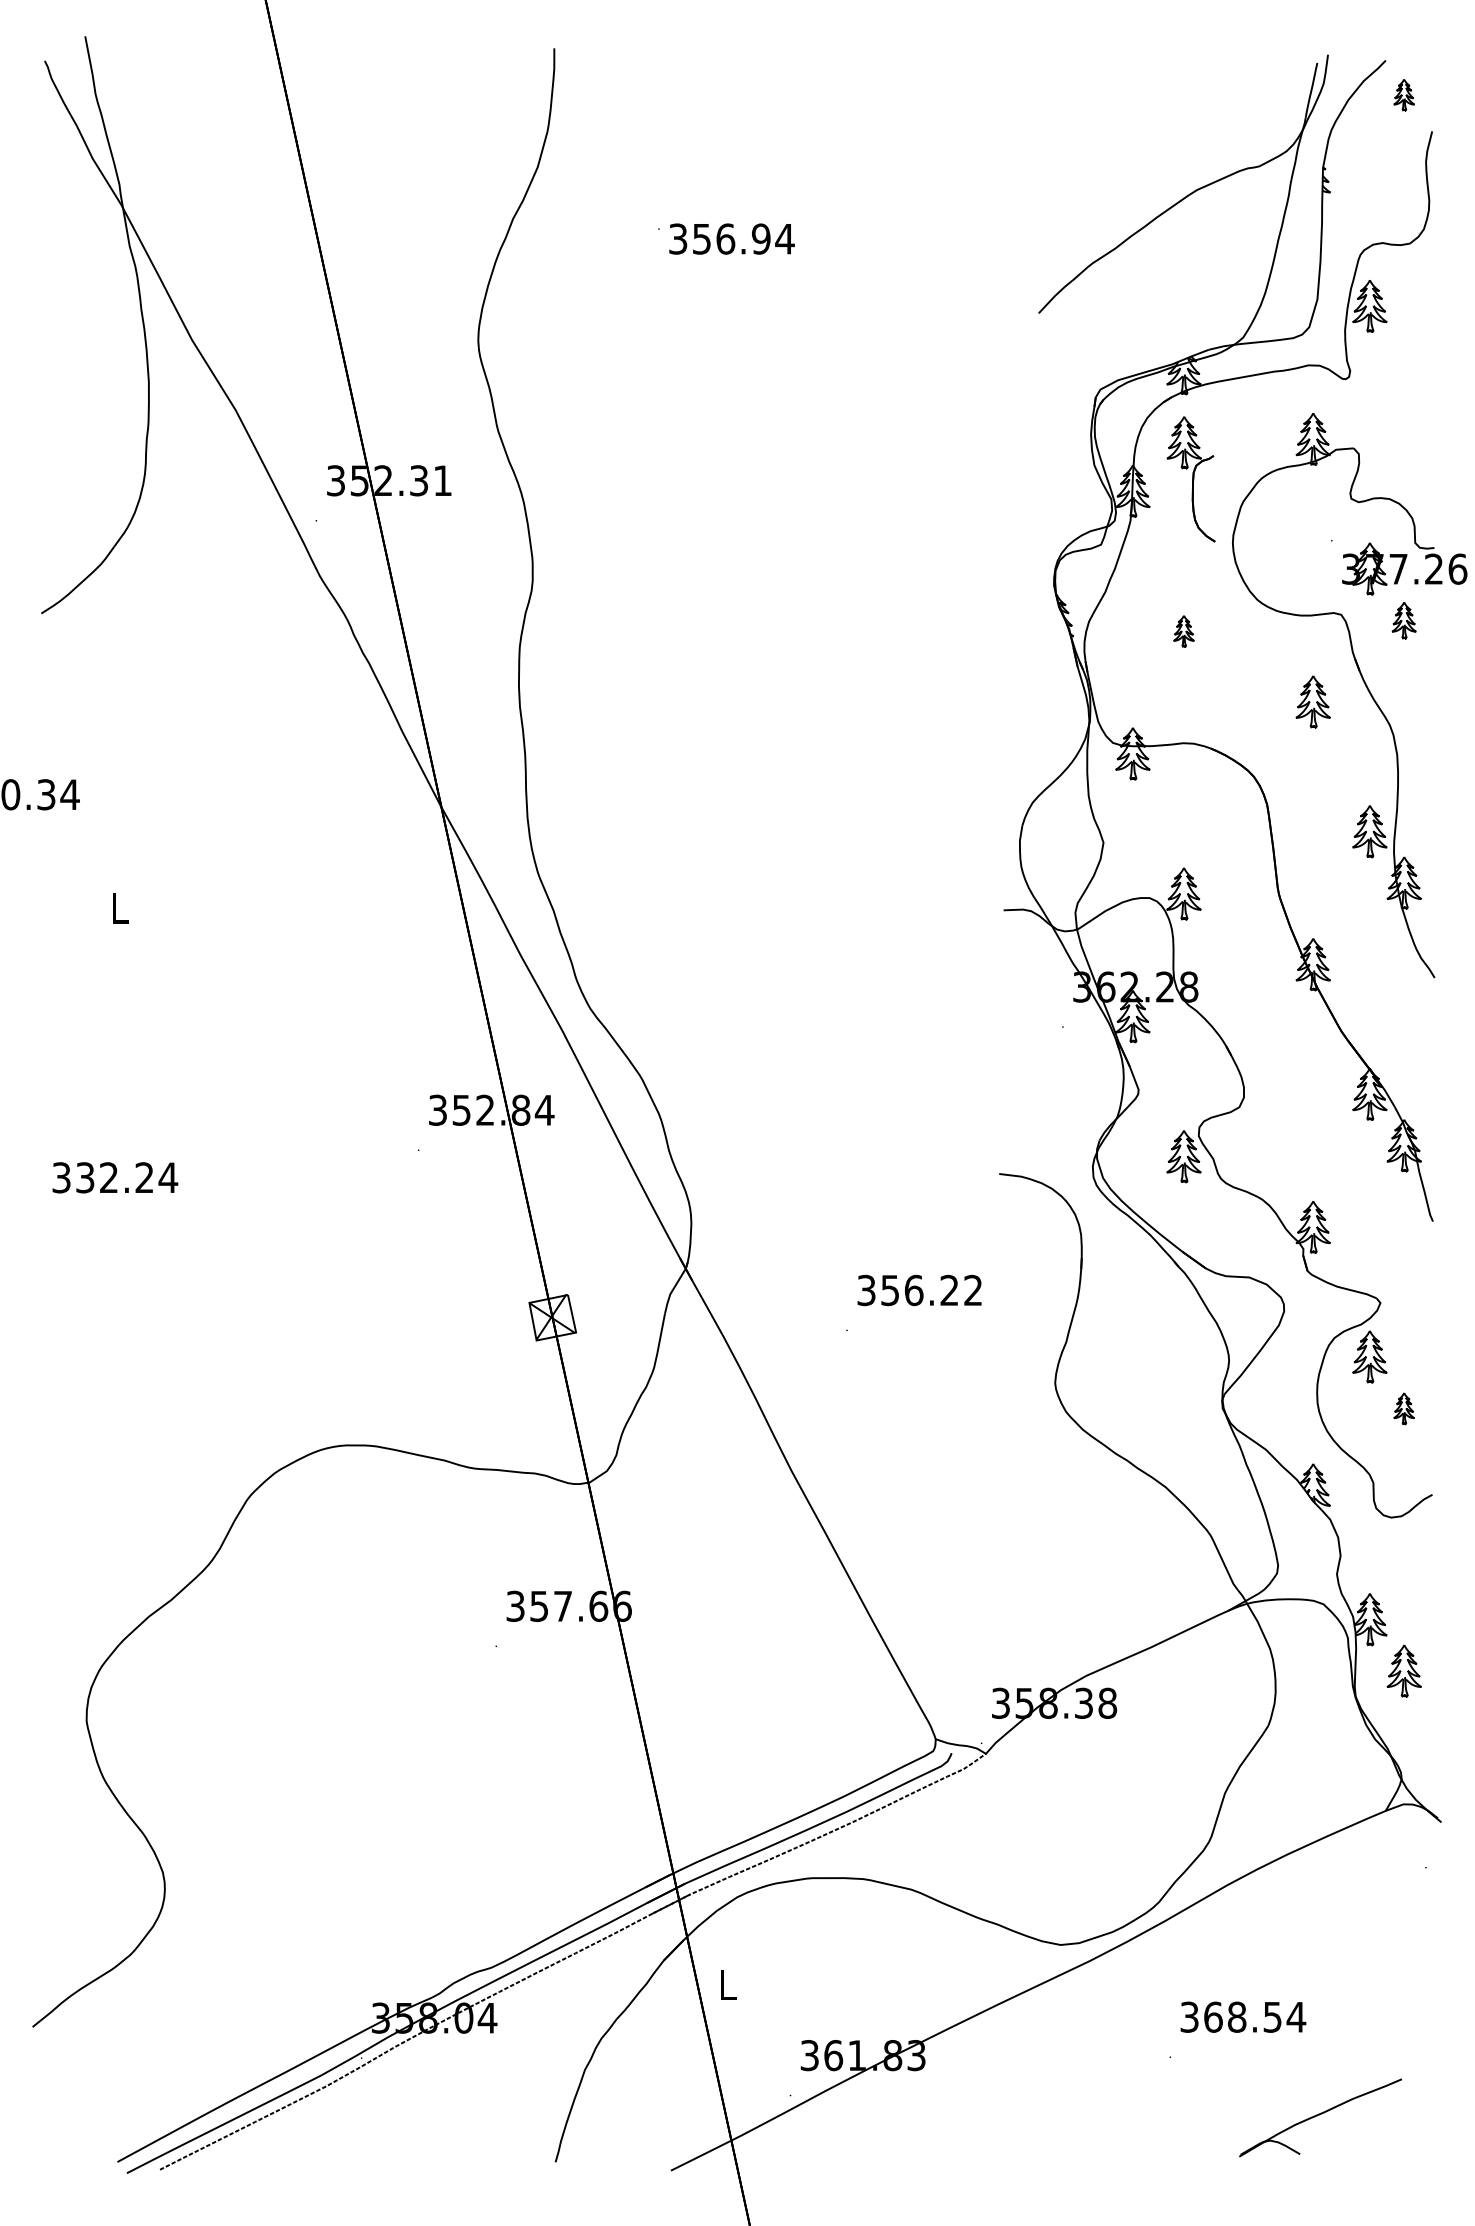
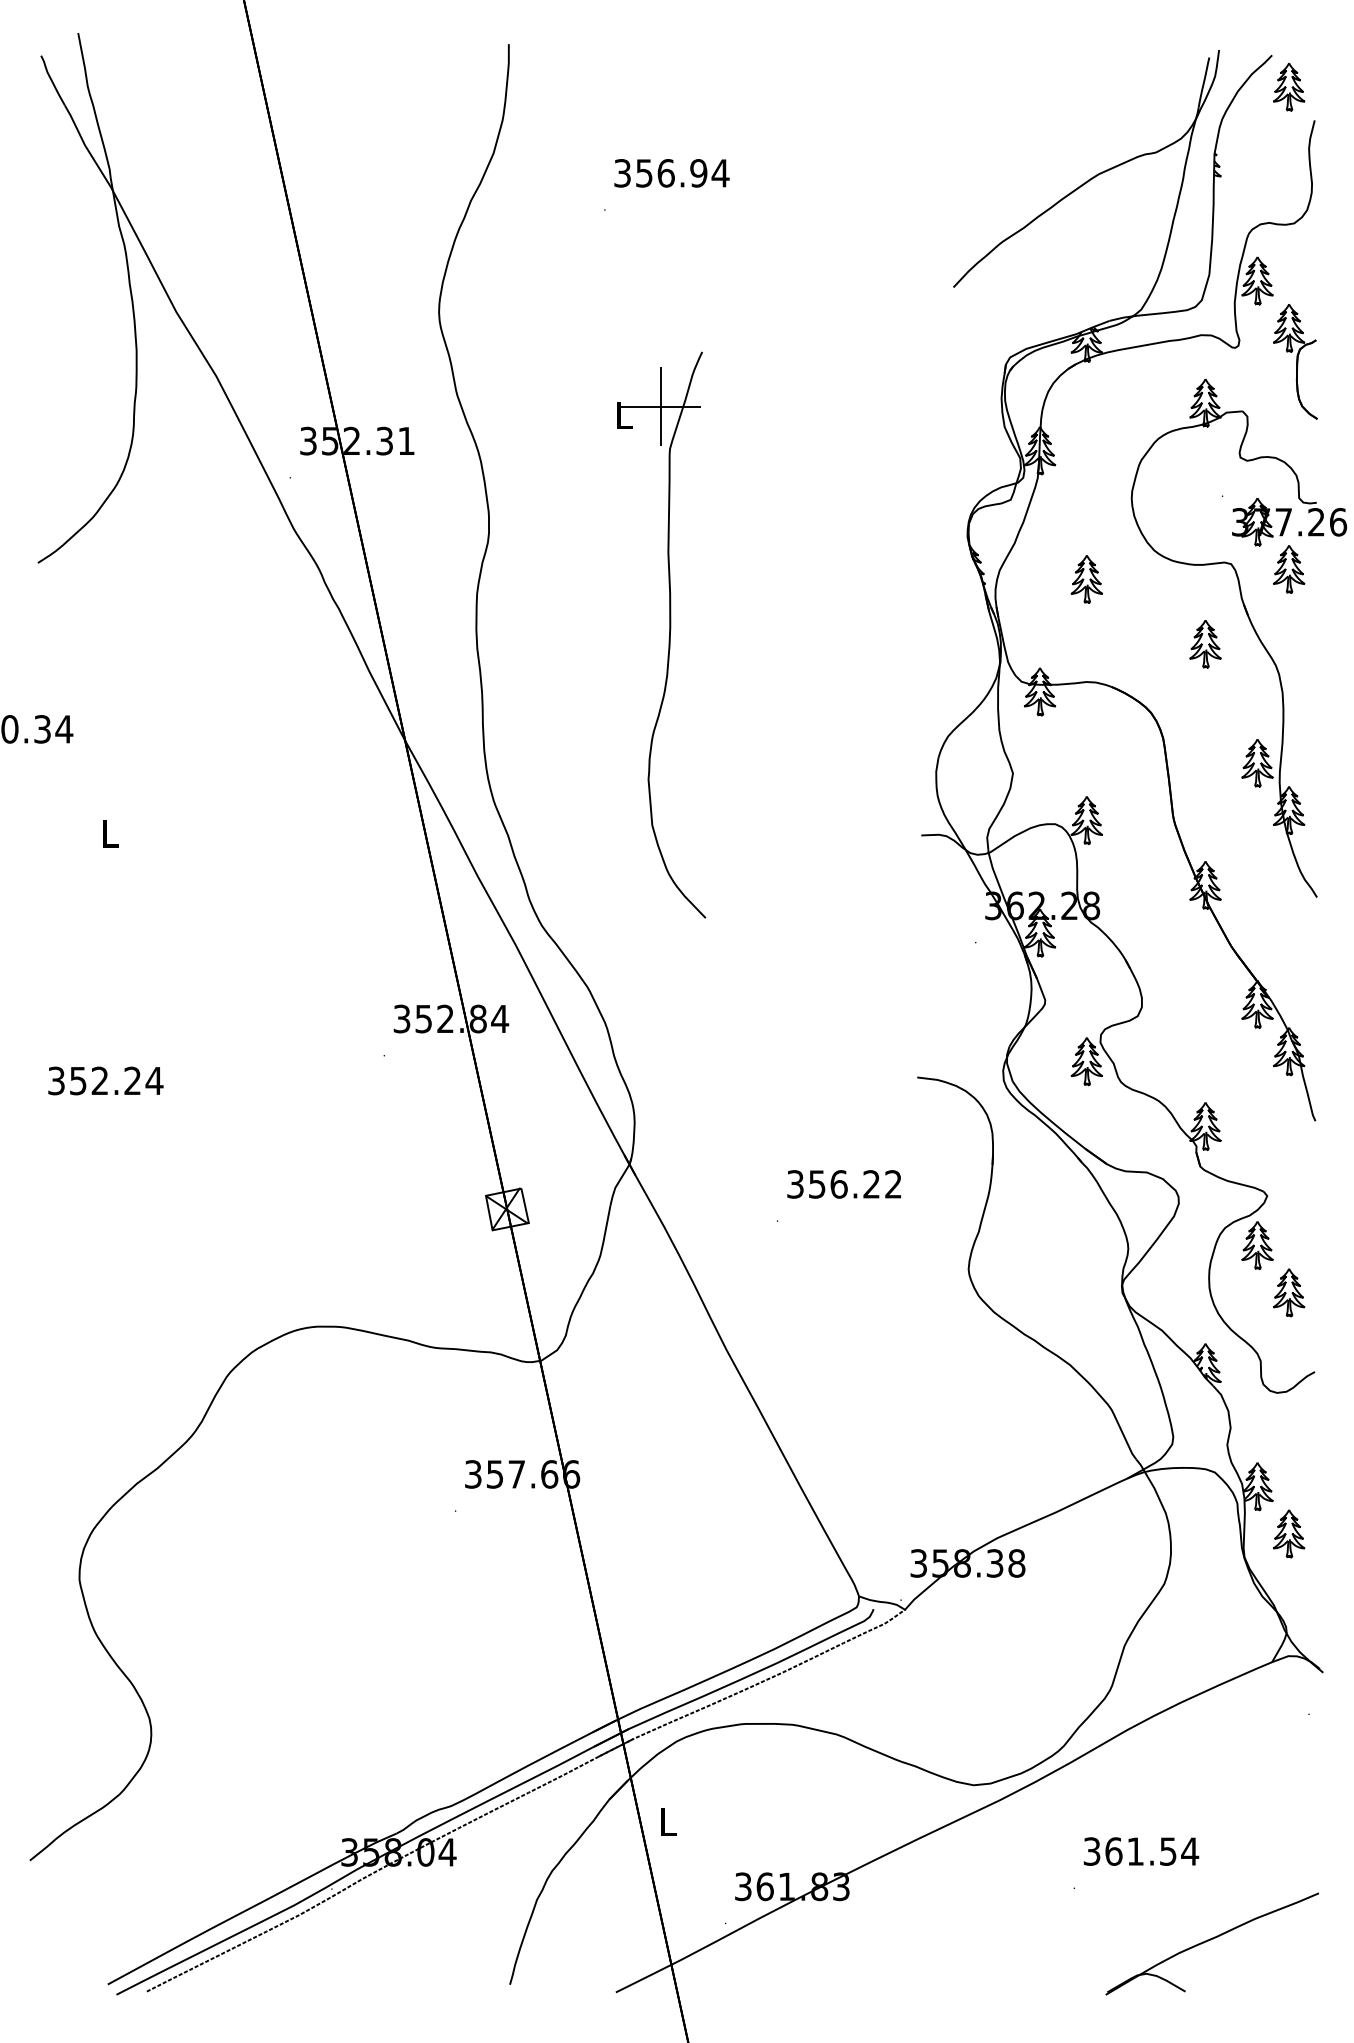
part: (1403, 94) -> (1288, 86), size x1.67
text: (731, 238) -> (671, 172), moved
part: (1190, 479) -> (1294, 361), moved
part: (1403, 620) -> (1288, 569), size x1.43
part: (1183, 631) -> (1086, 579), size x1.67
part: (728, 692) -> (668, 635), added
text: (85, 1177) -> (78, 1080), 332.24 -> 352.24
part: (1403, 1408) -> (1288, 1292), size x1.67
text: (1236, 2016) -> (1135, 1850), 368.54 -> 361.54
part: (1320, 2117) -> (1212, 1943), size x1.43

